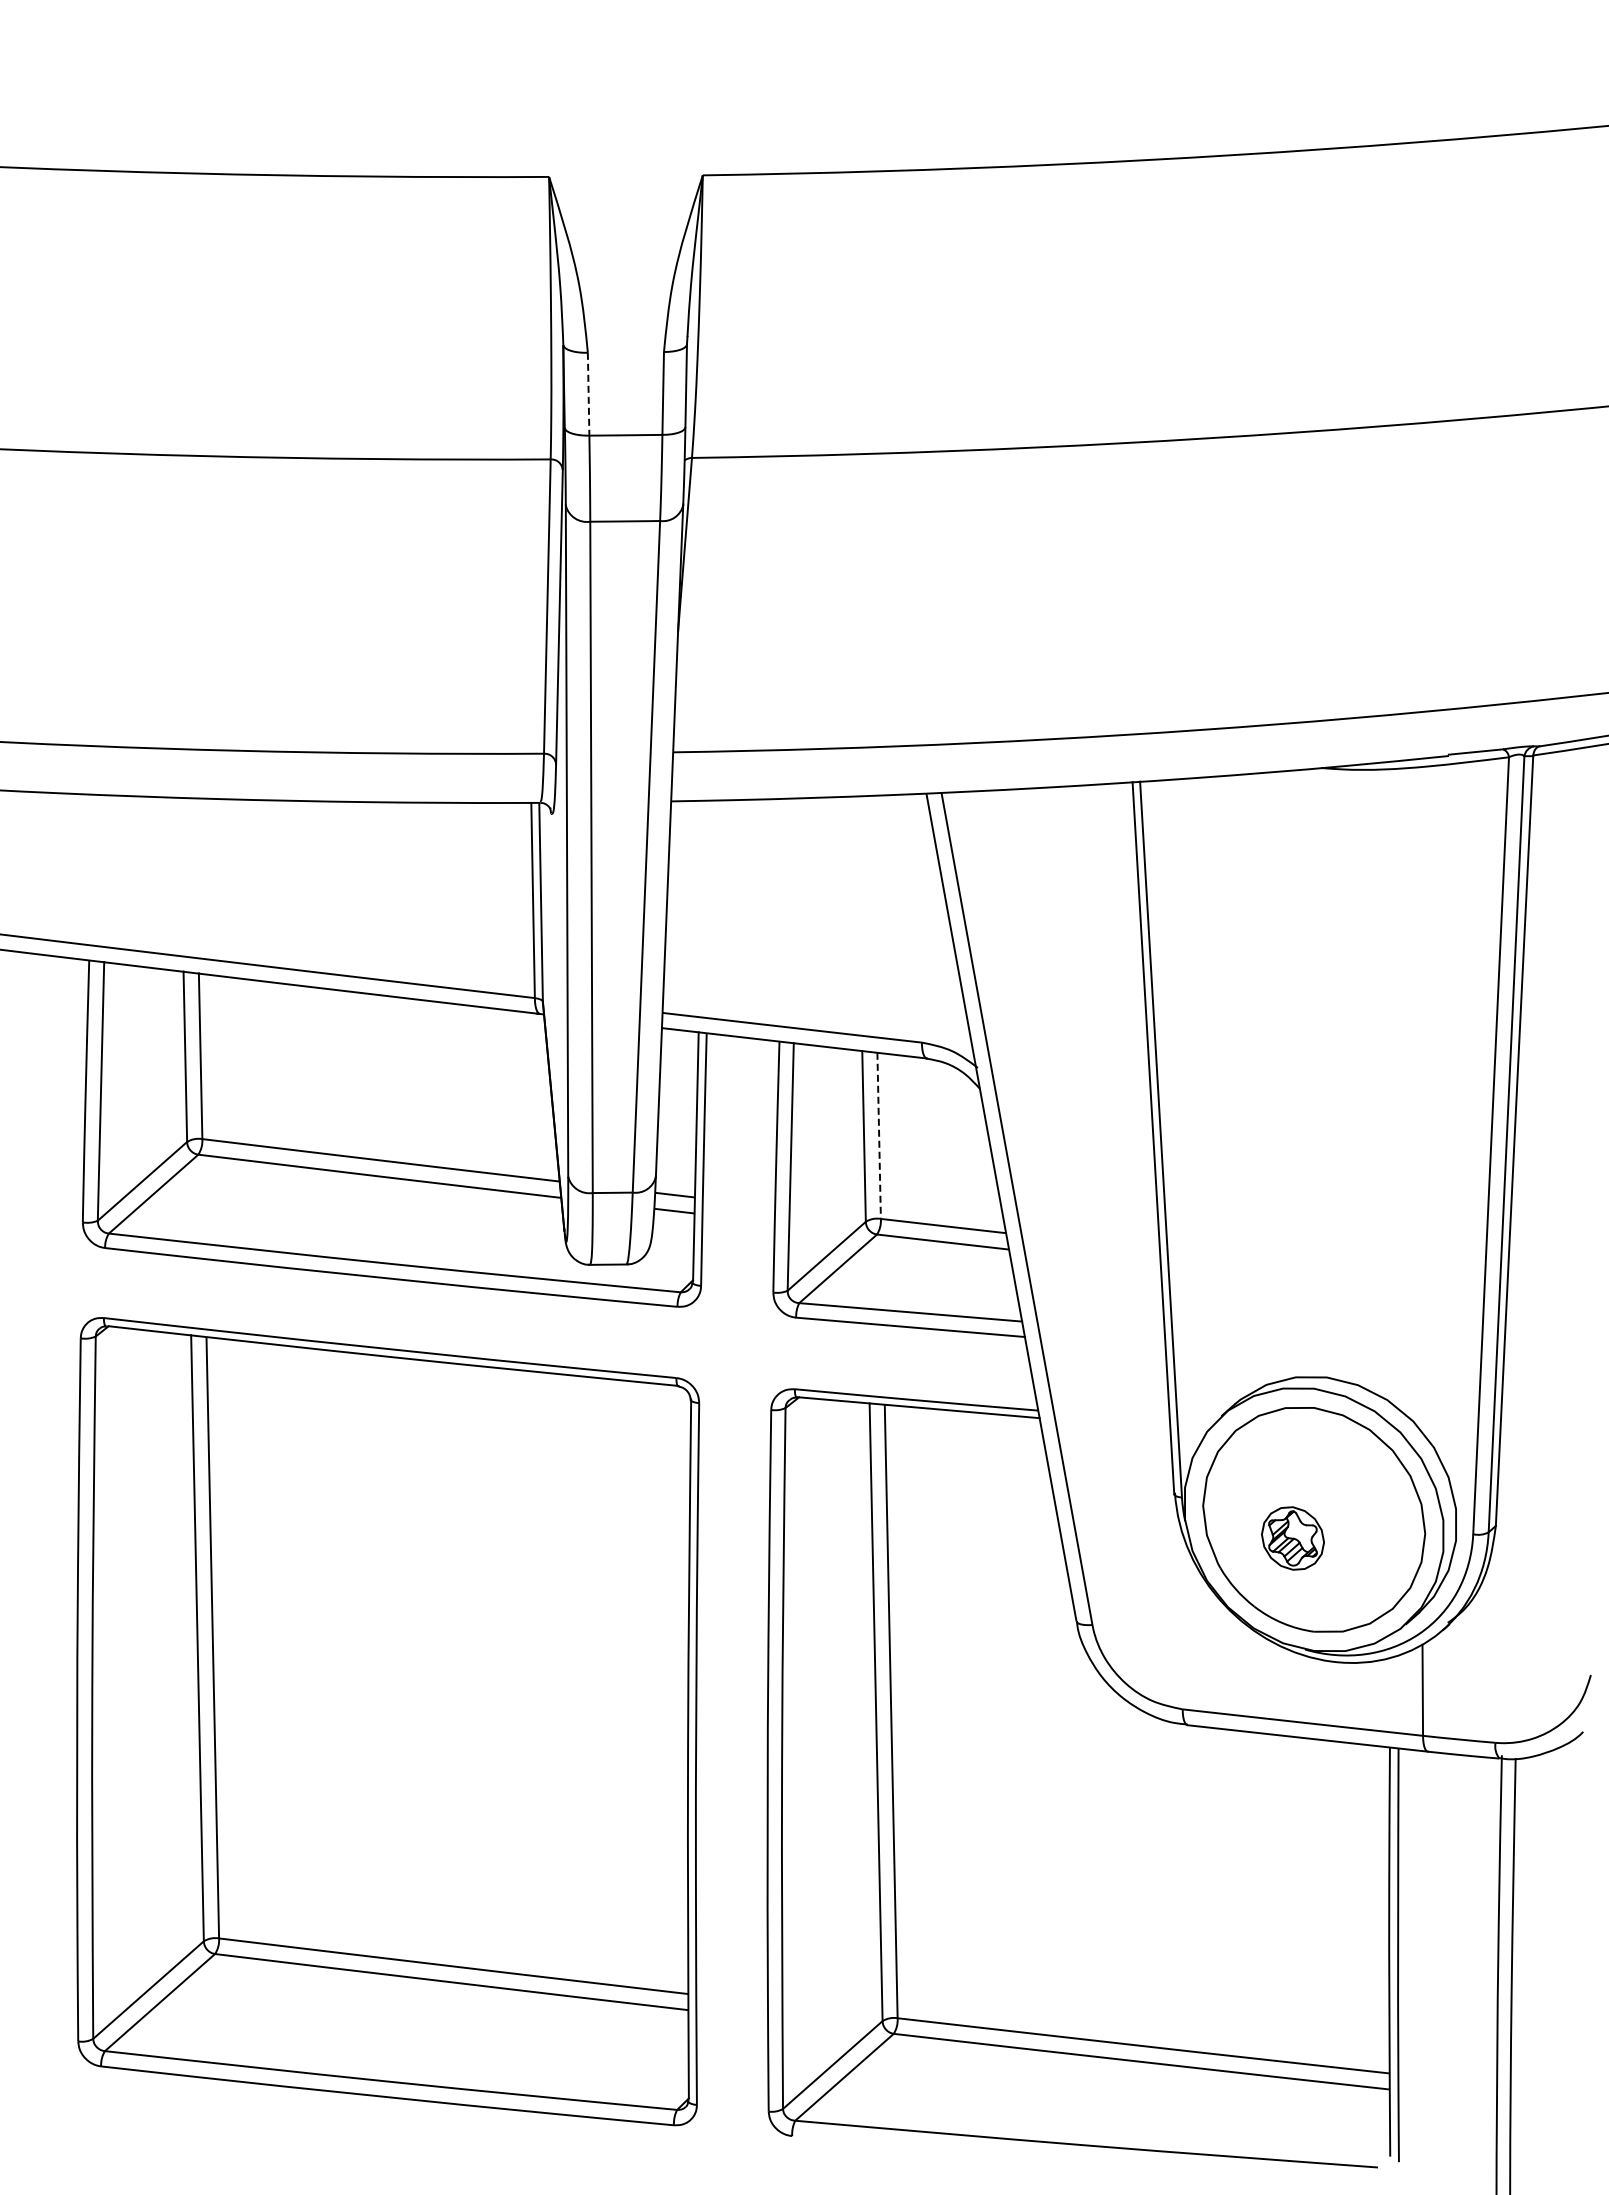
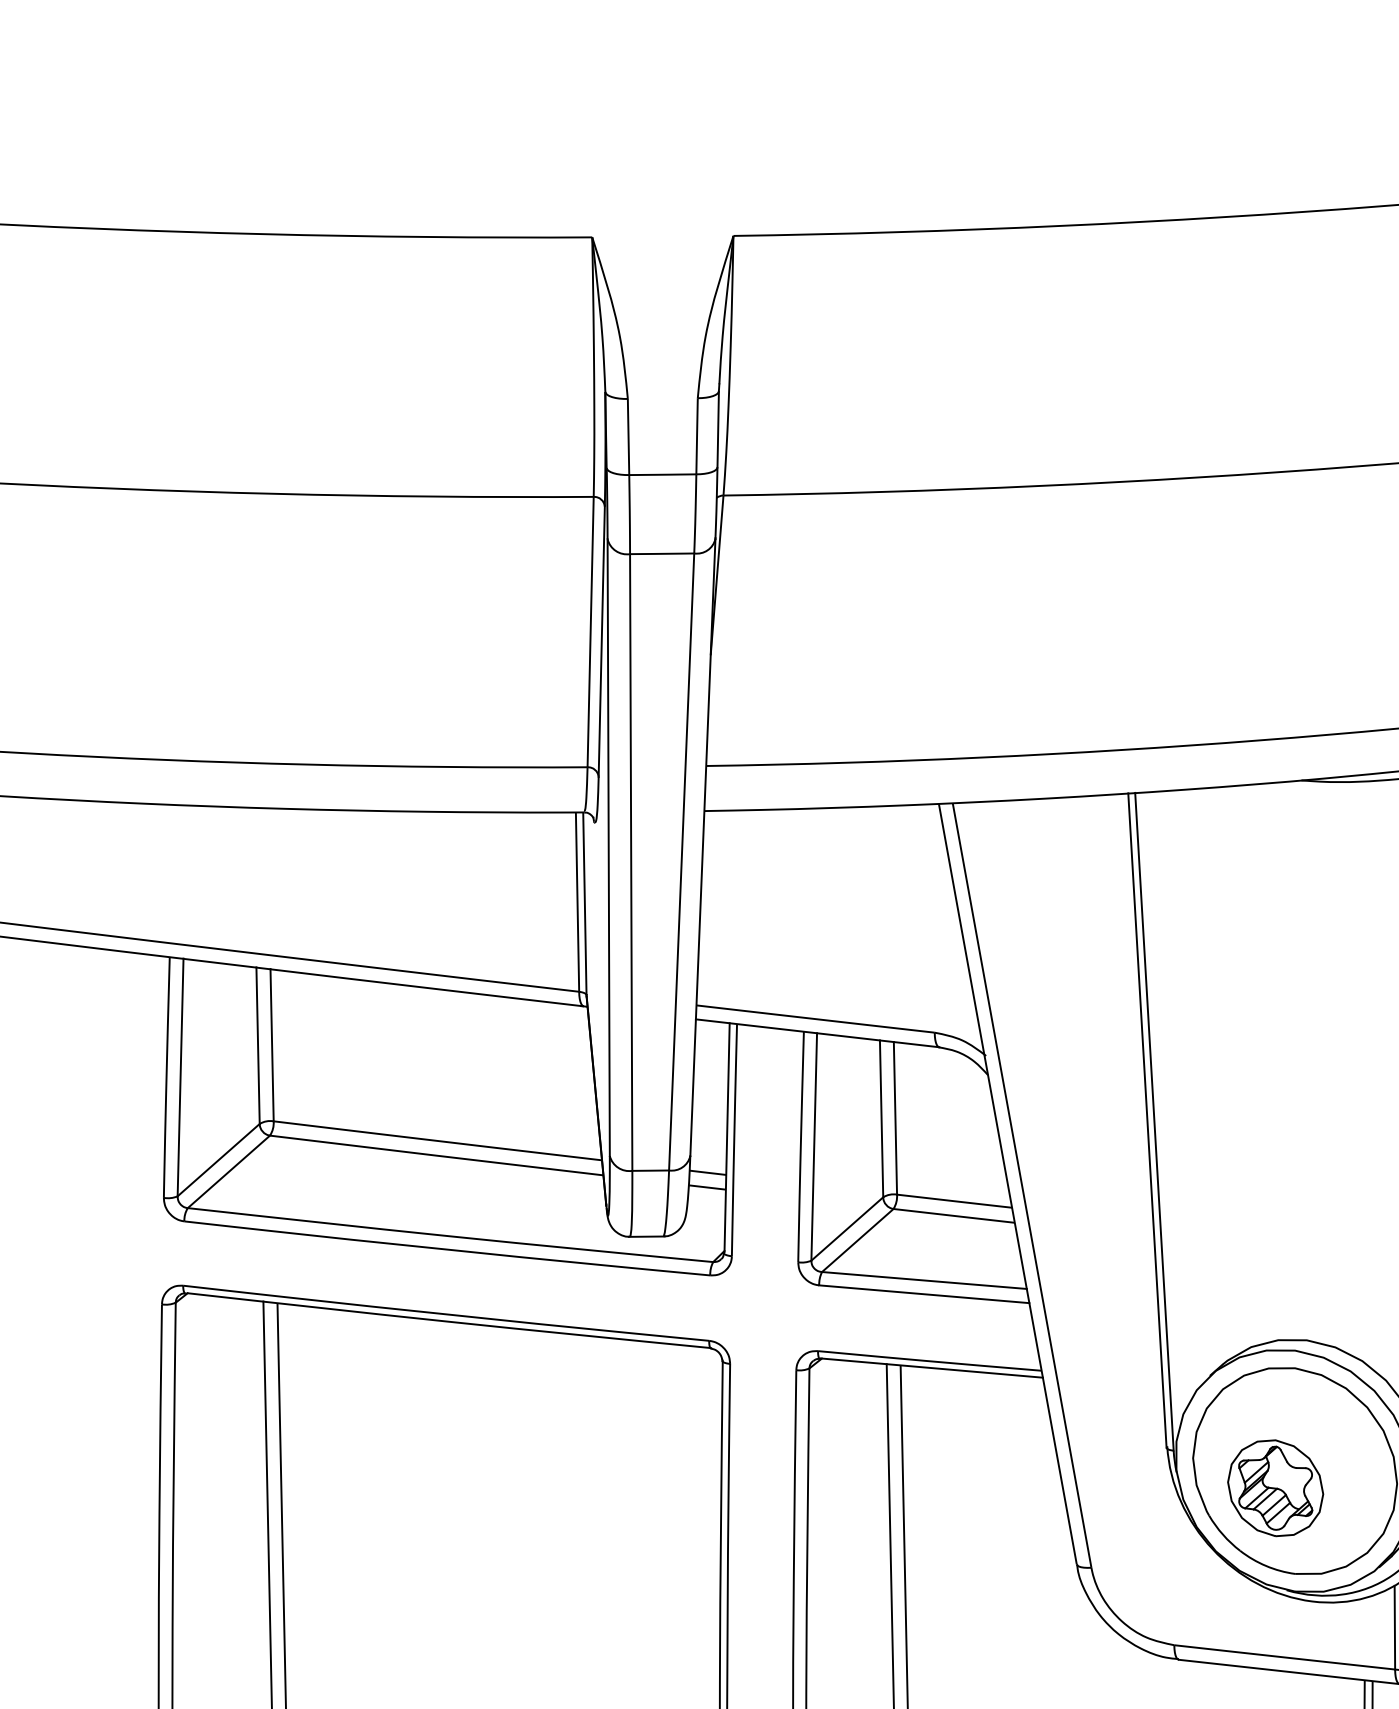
line: (588, 394) -> (628, 437), dashed -> solid
line: (879, 1136) -> (895, 1118), dashed -> solid
part: (1292, 1538) -> (1275, 1488), size x1.67

